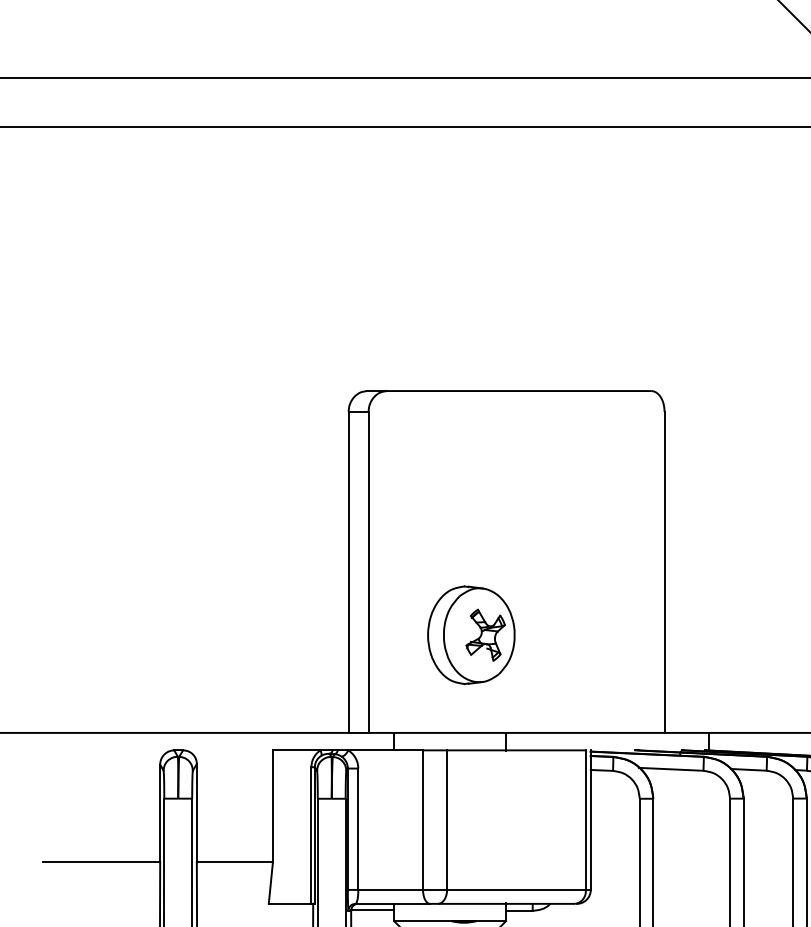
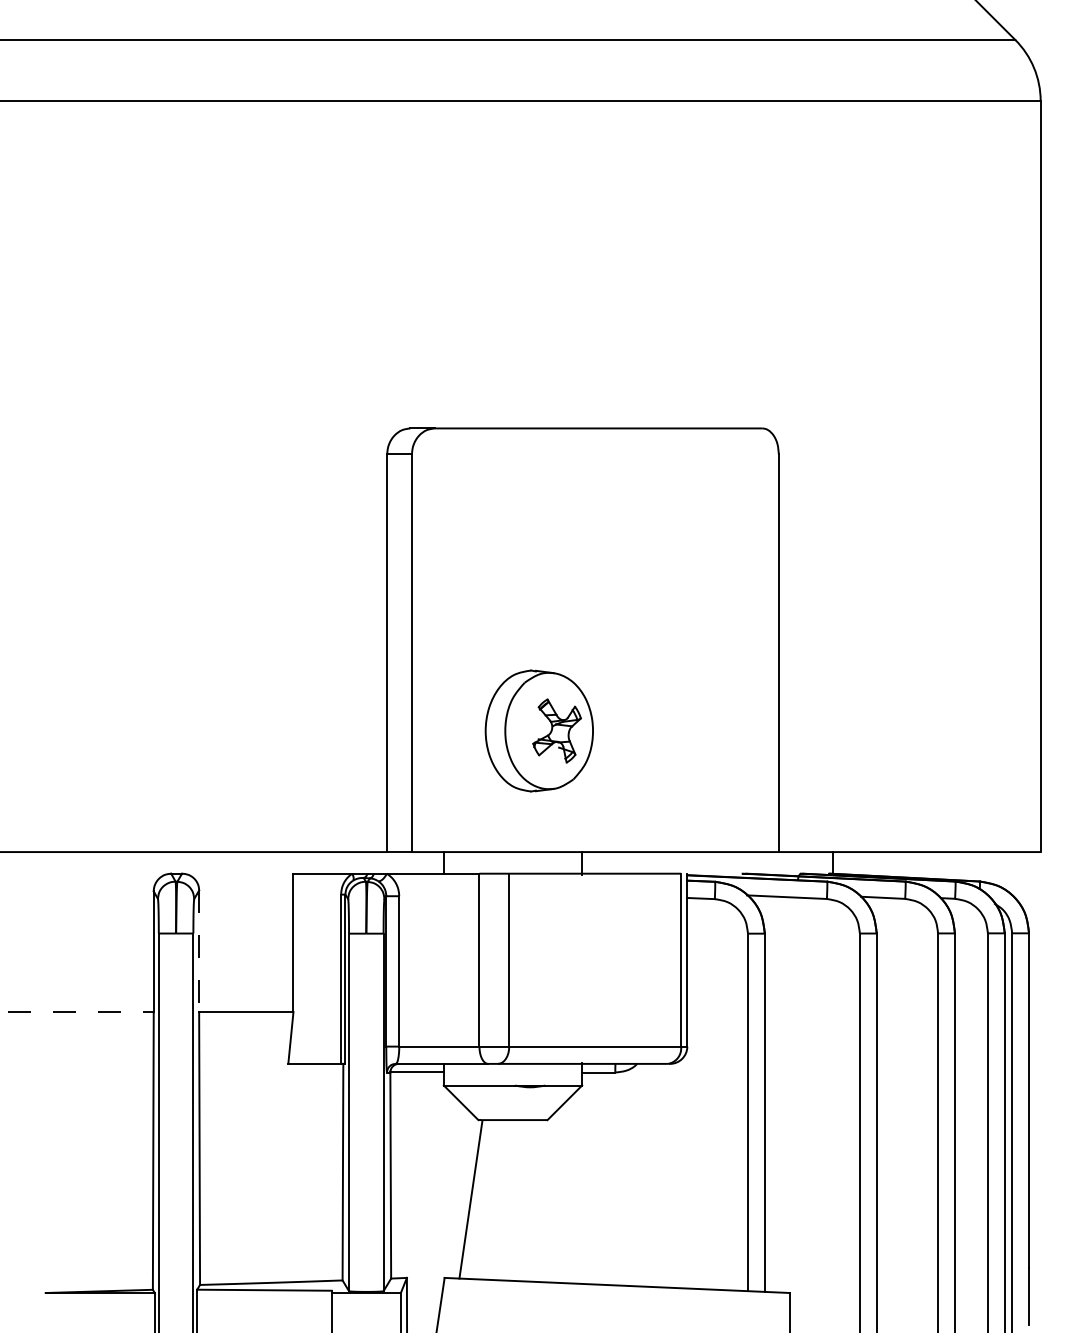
line: (197, 813) -> (199, 951), solid -> dashed
line: (101, 862) -> (81, 1012), solid -> dashed

